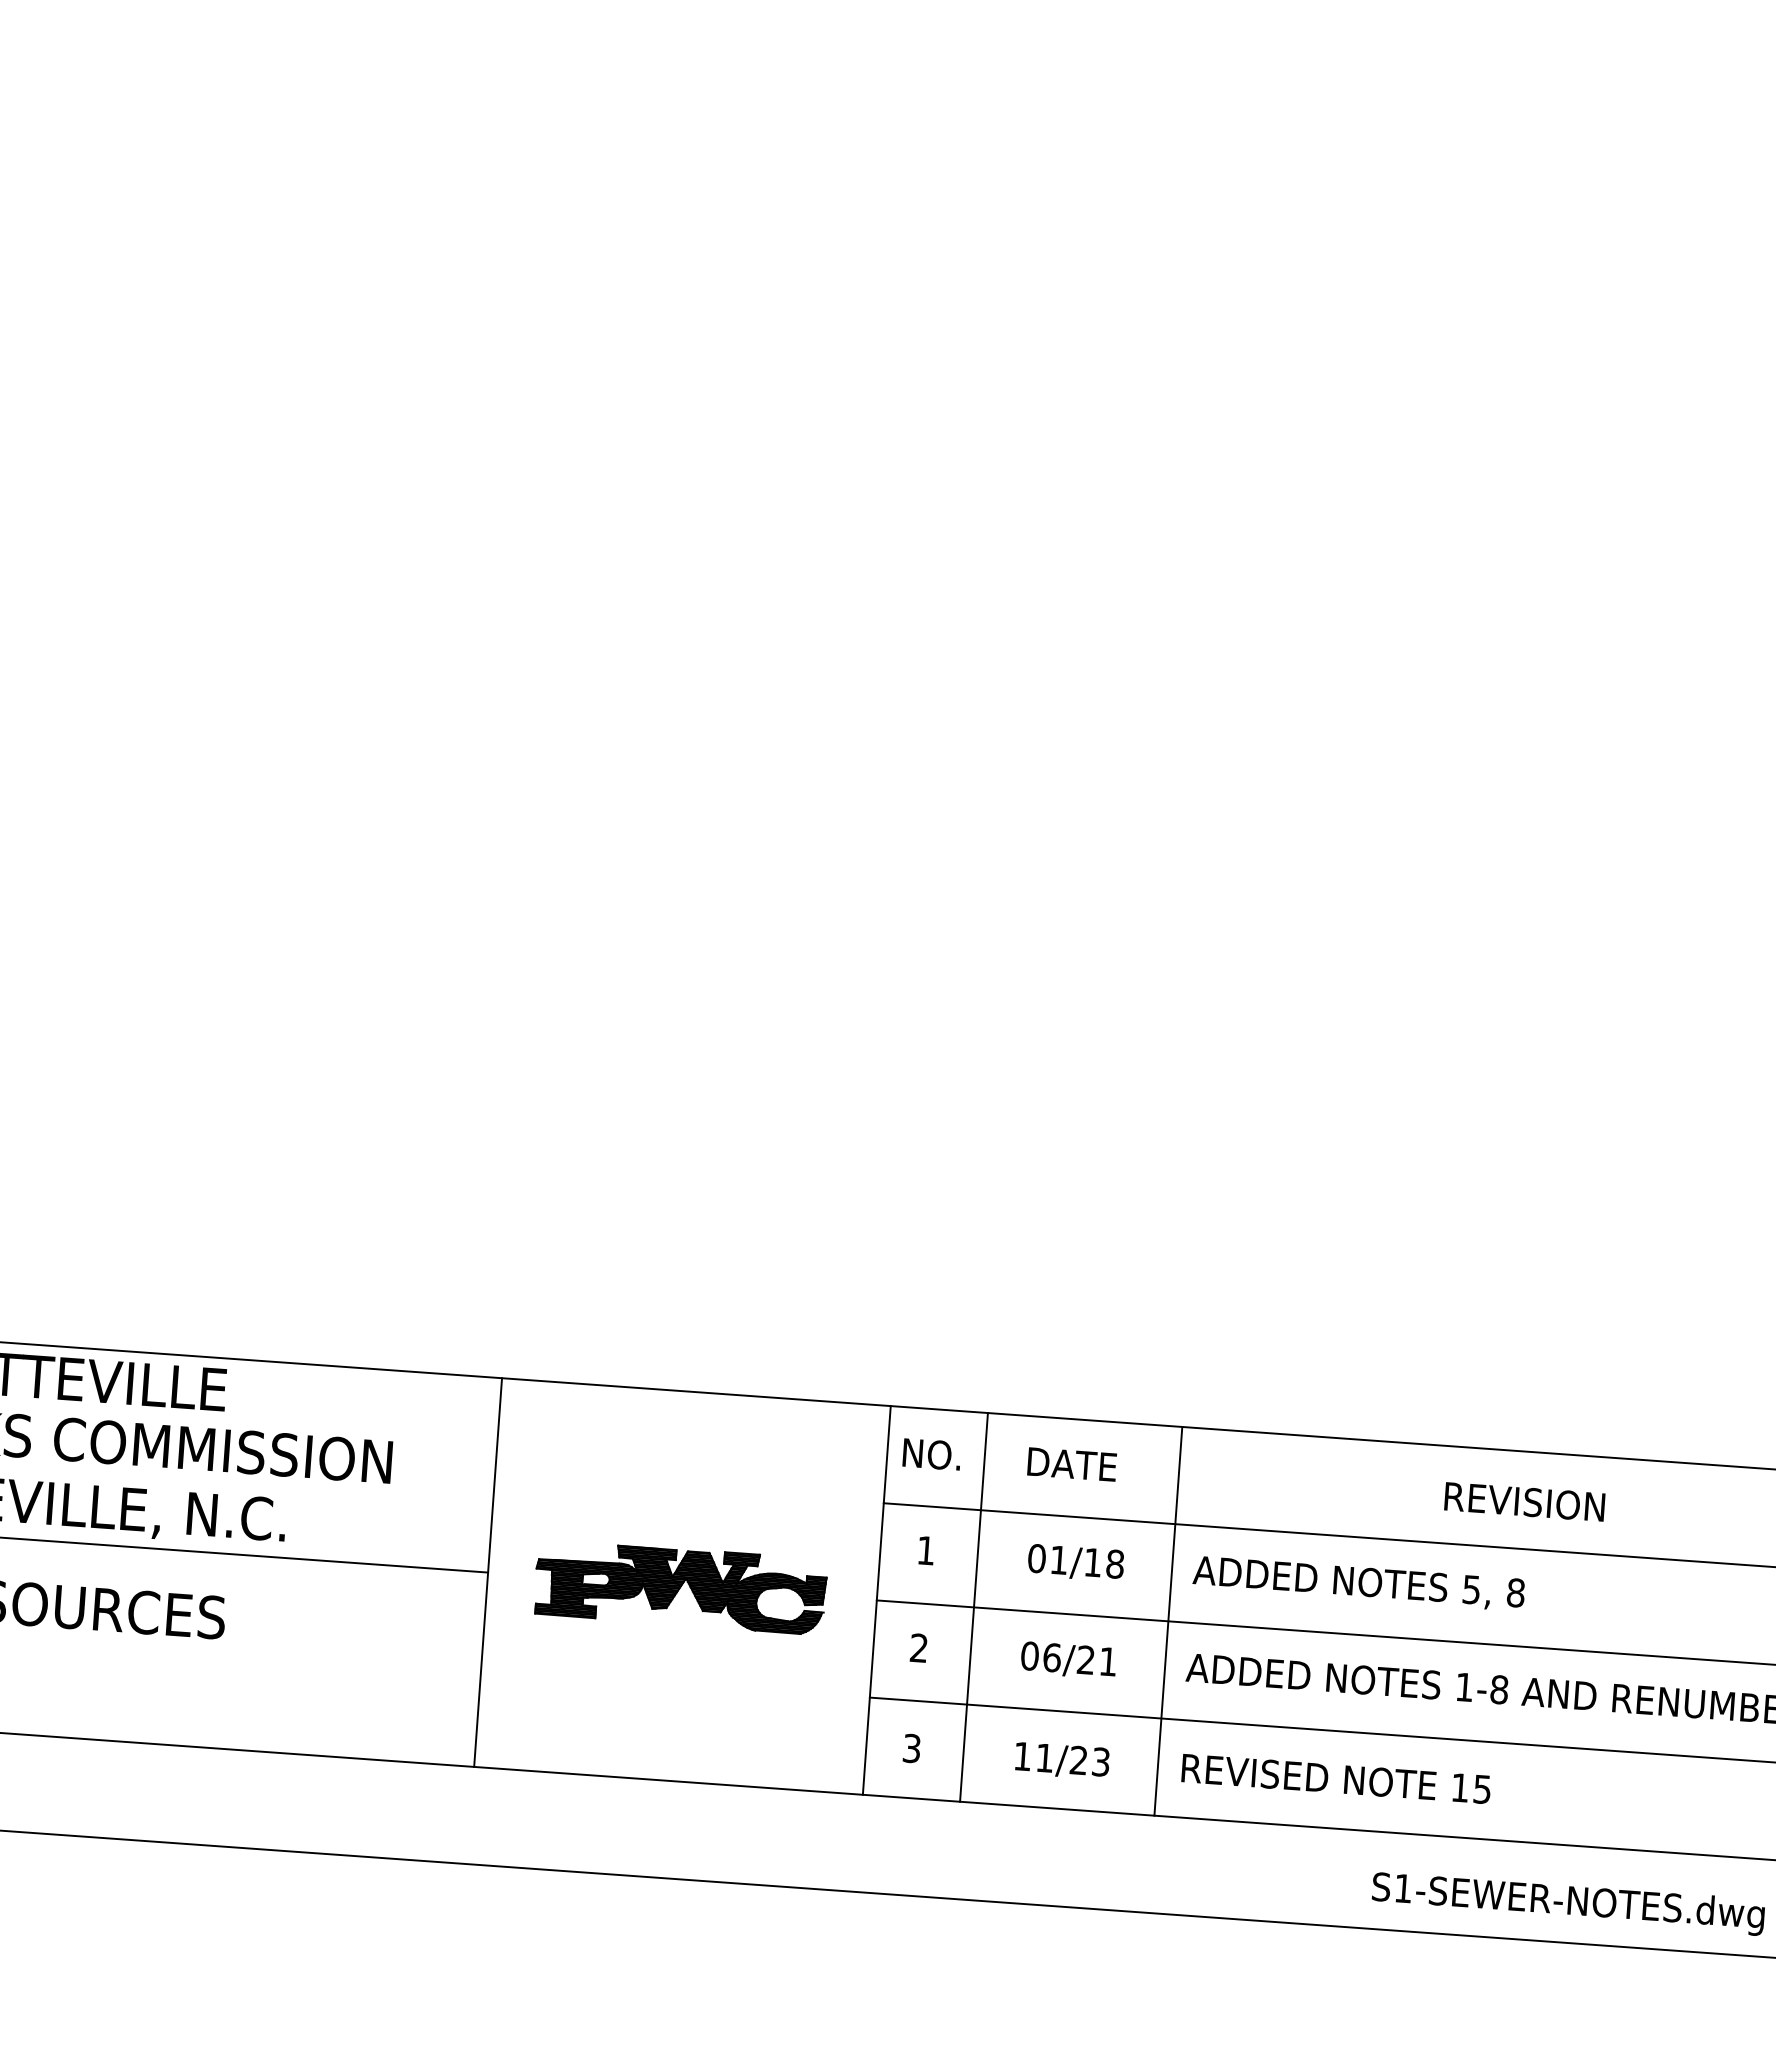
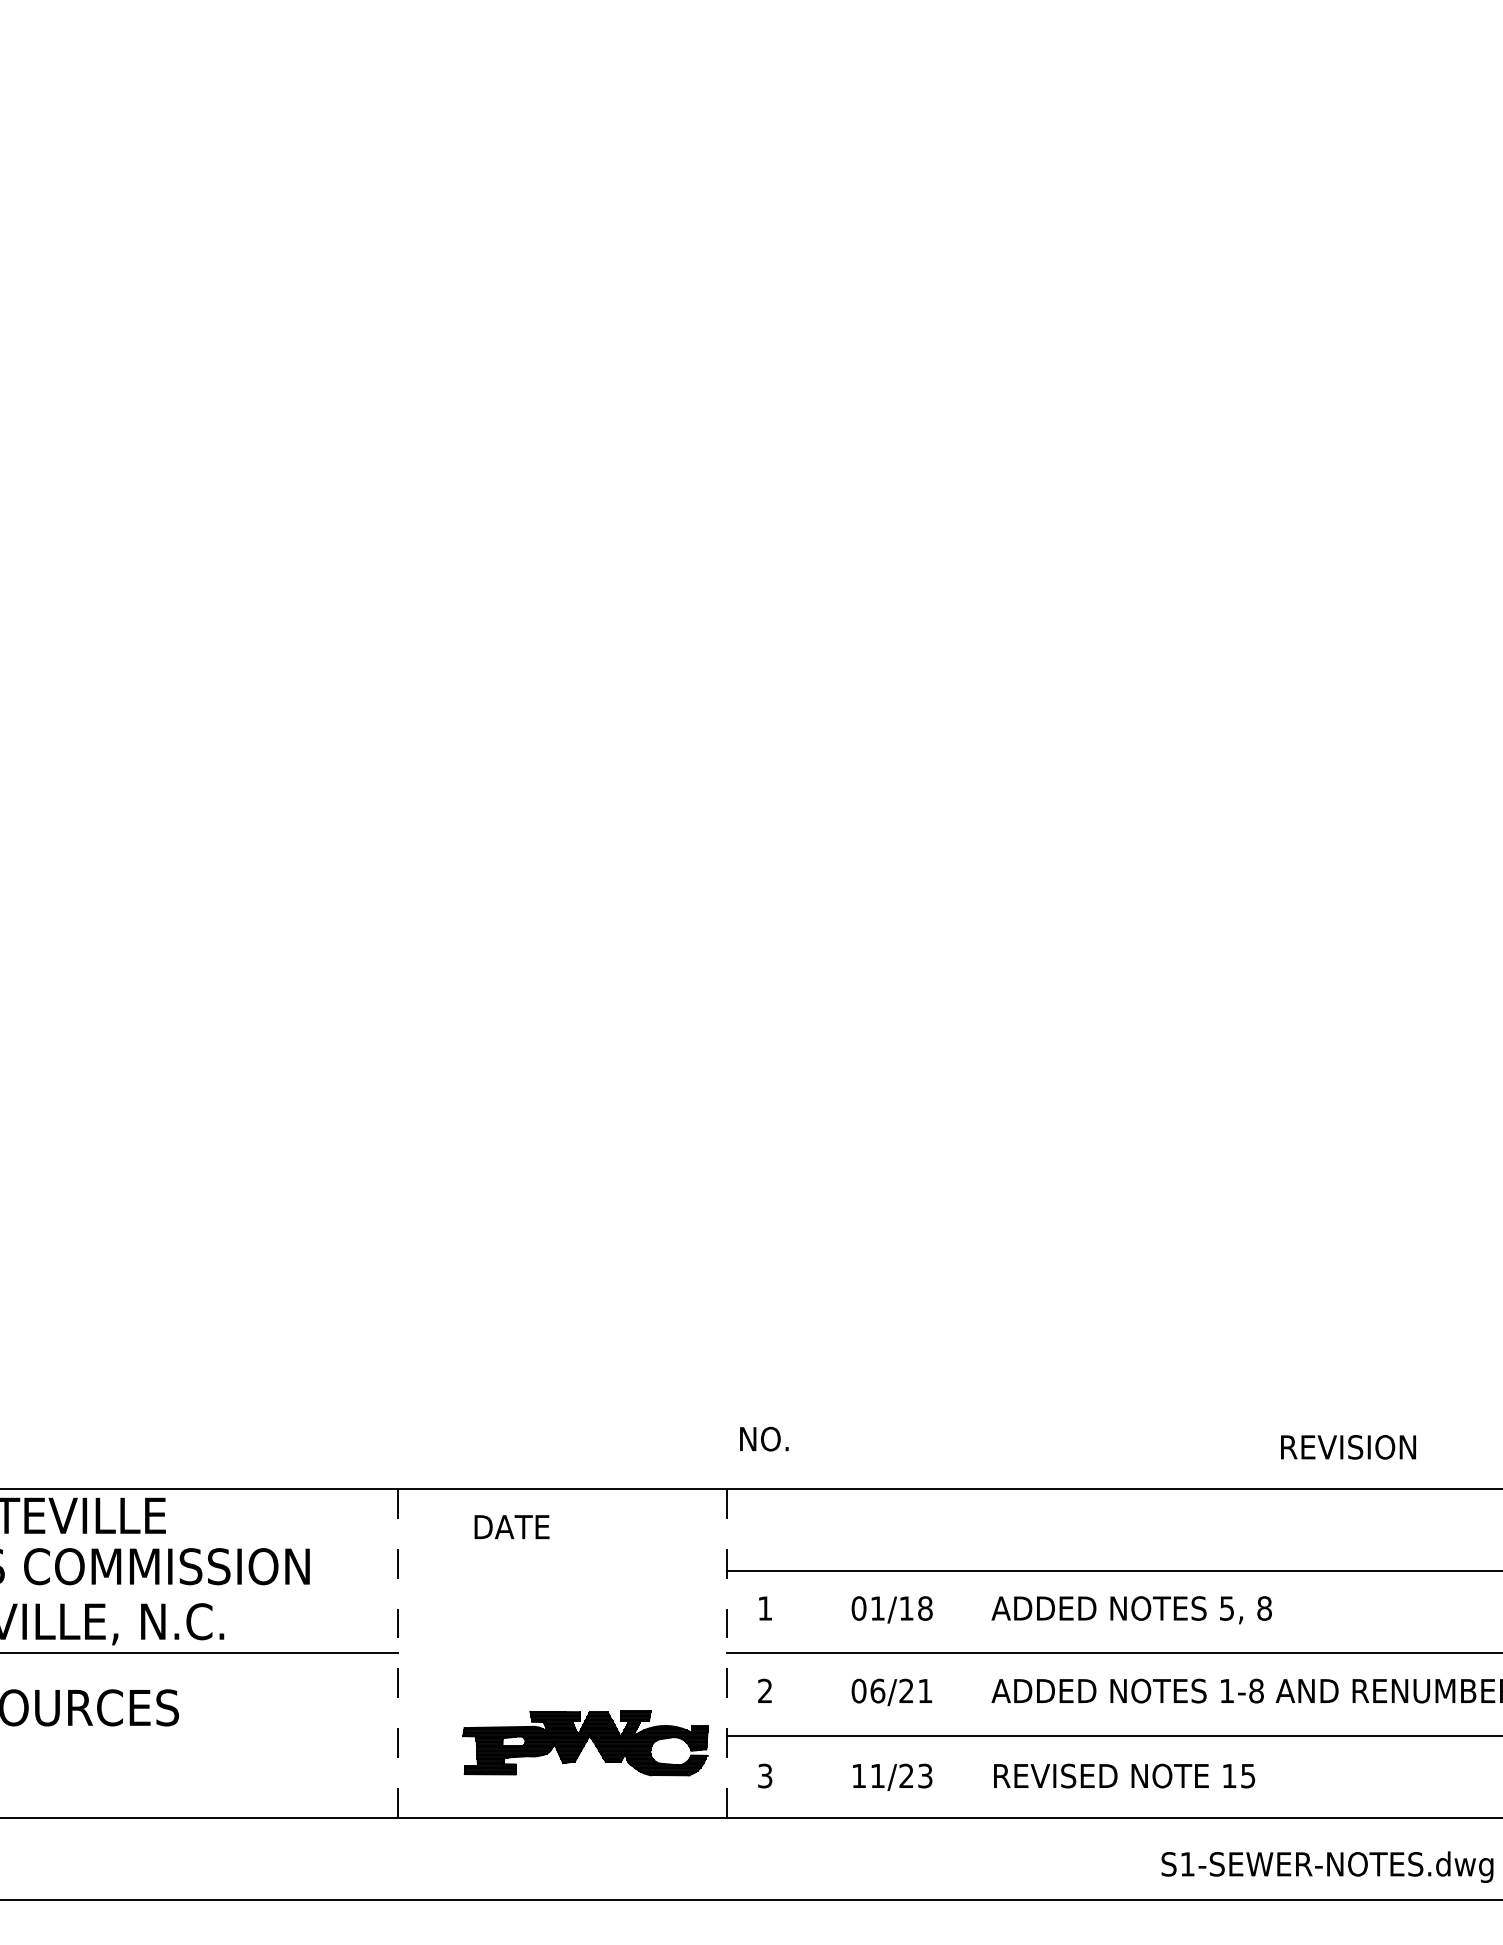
text: (932, 1453) -> (764, 1438), moved
text: (1071, 1464) -> (511, 1527), moved
text: (1524, 1502) -> (1348, 1447), moved
line: (487, 1572) -> (397, 1653), solid -> dashed
part: (680, 1587) -> (585, 1743), moved
line: (876, 1600) -> (726, 1653), solid -> dashed
line: (973, 1606) -> (808, 1652), removed
line: (1168, 1620) -> (973, 1652), removed

